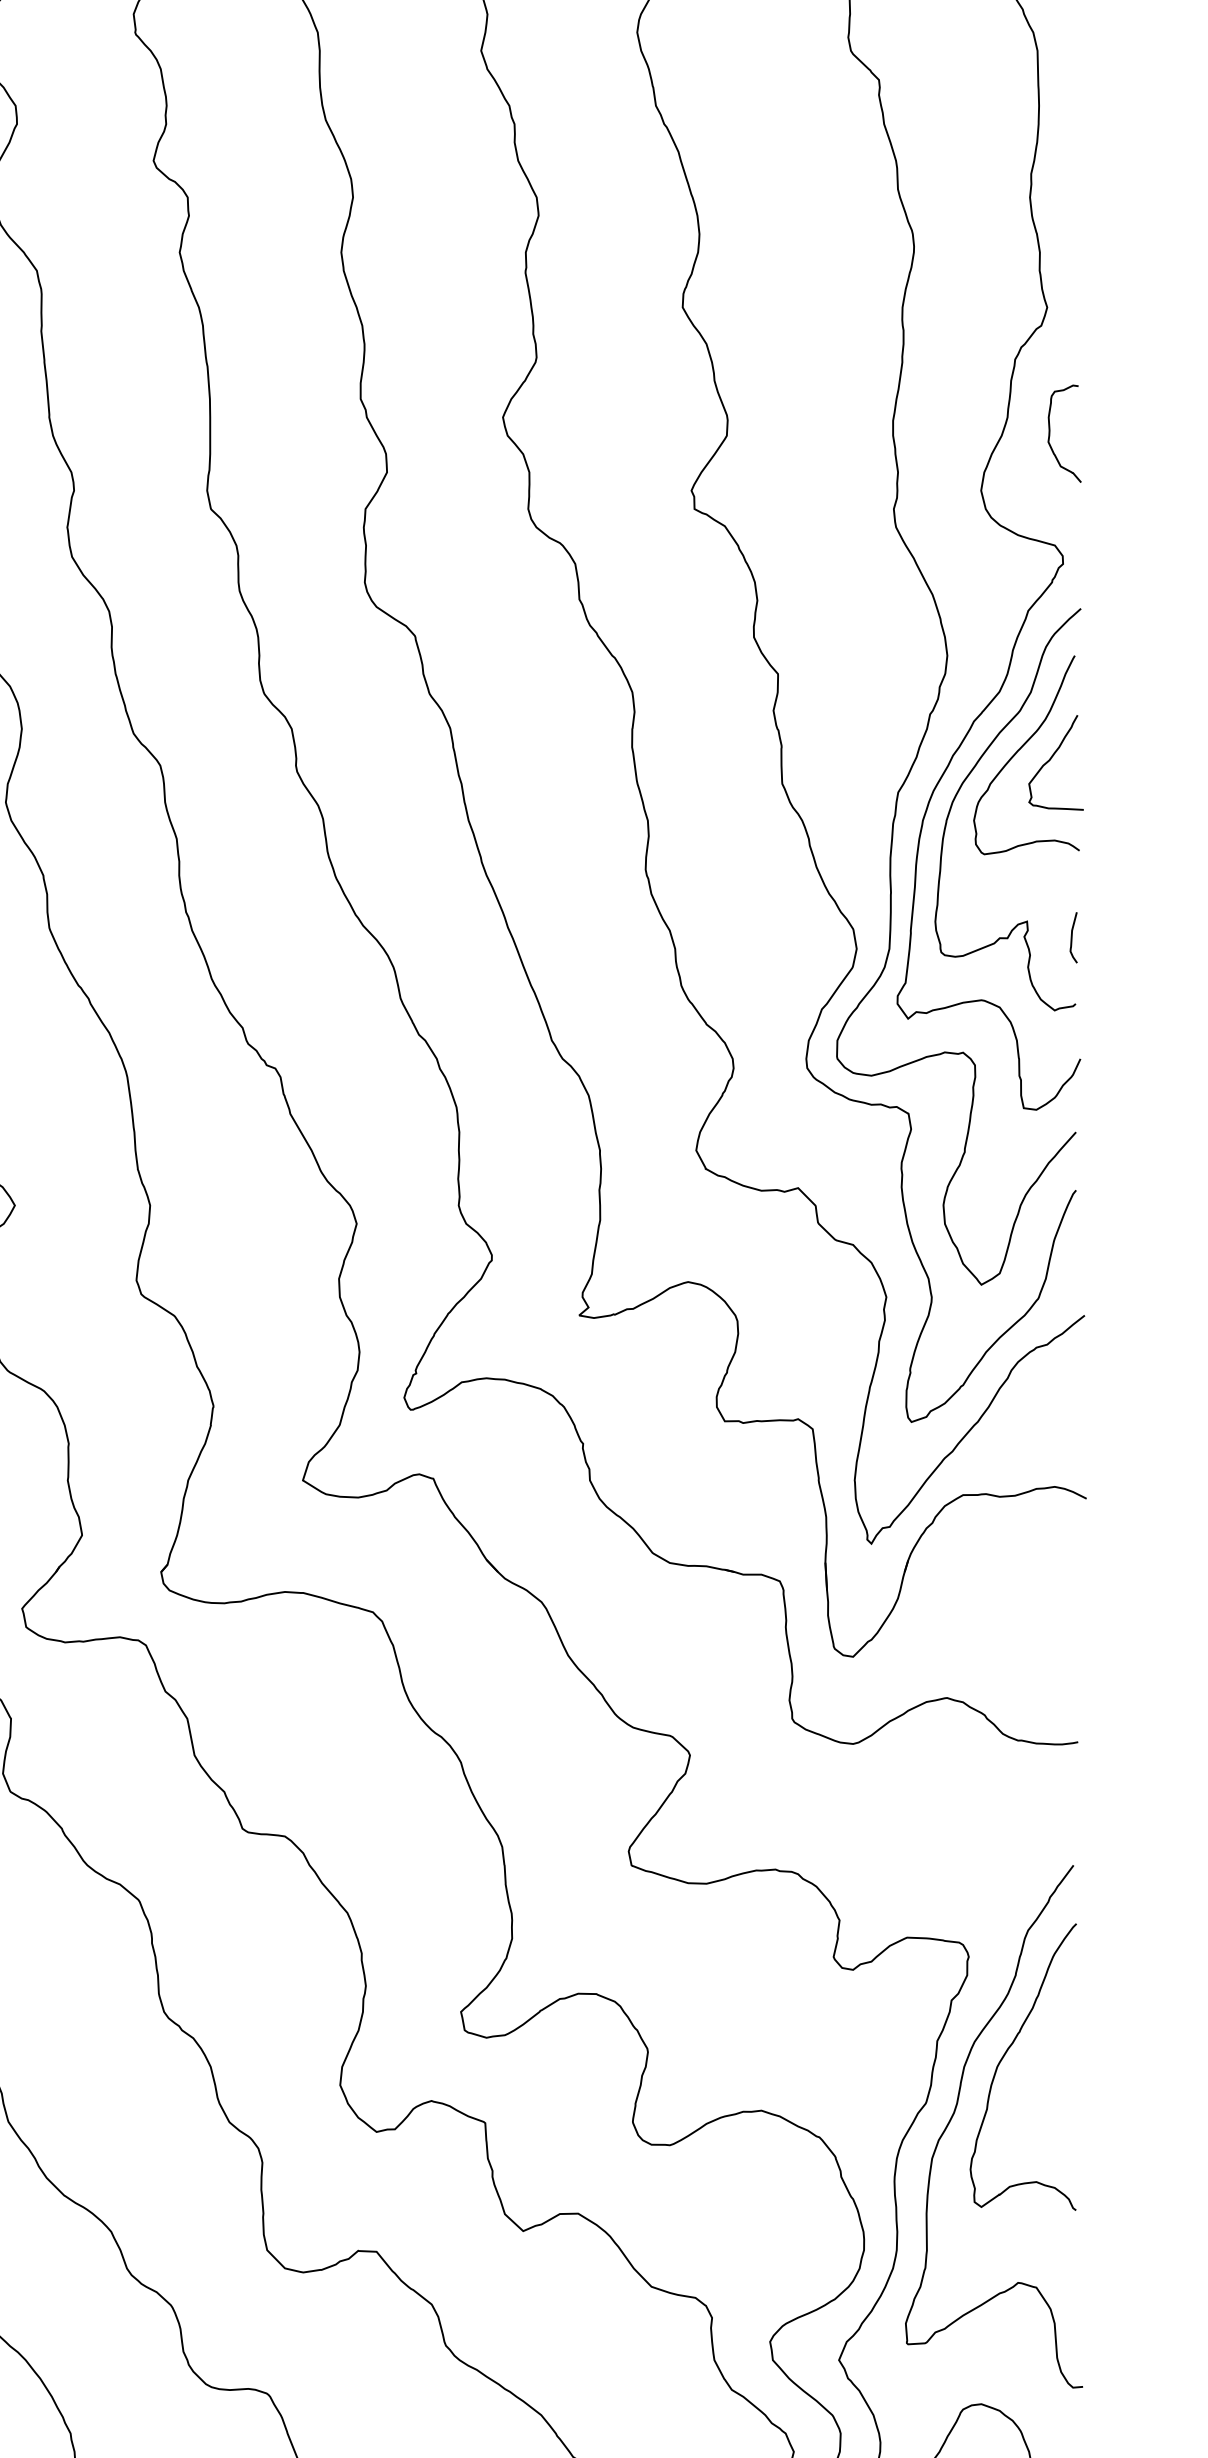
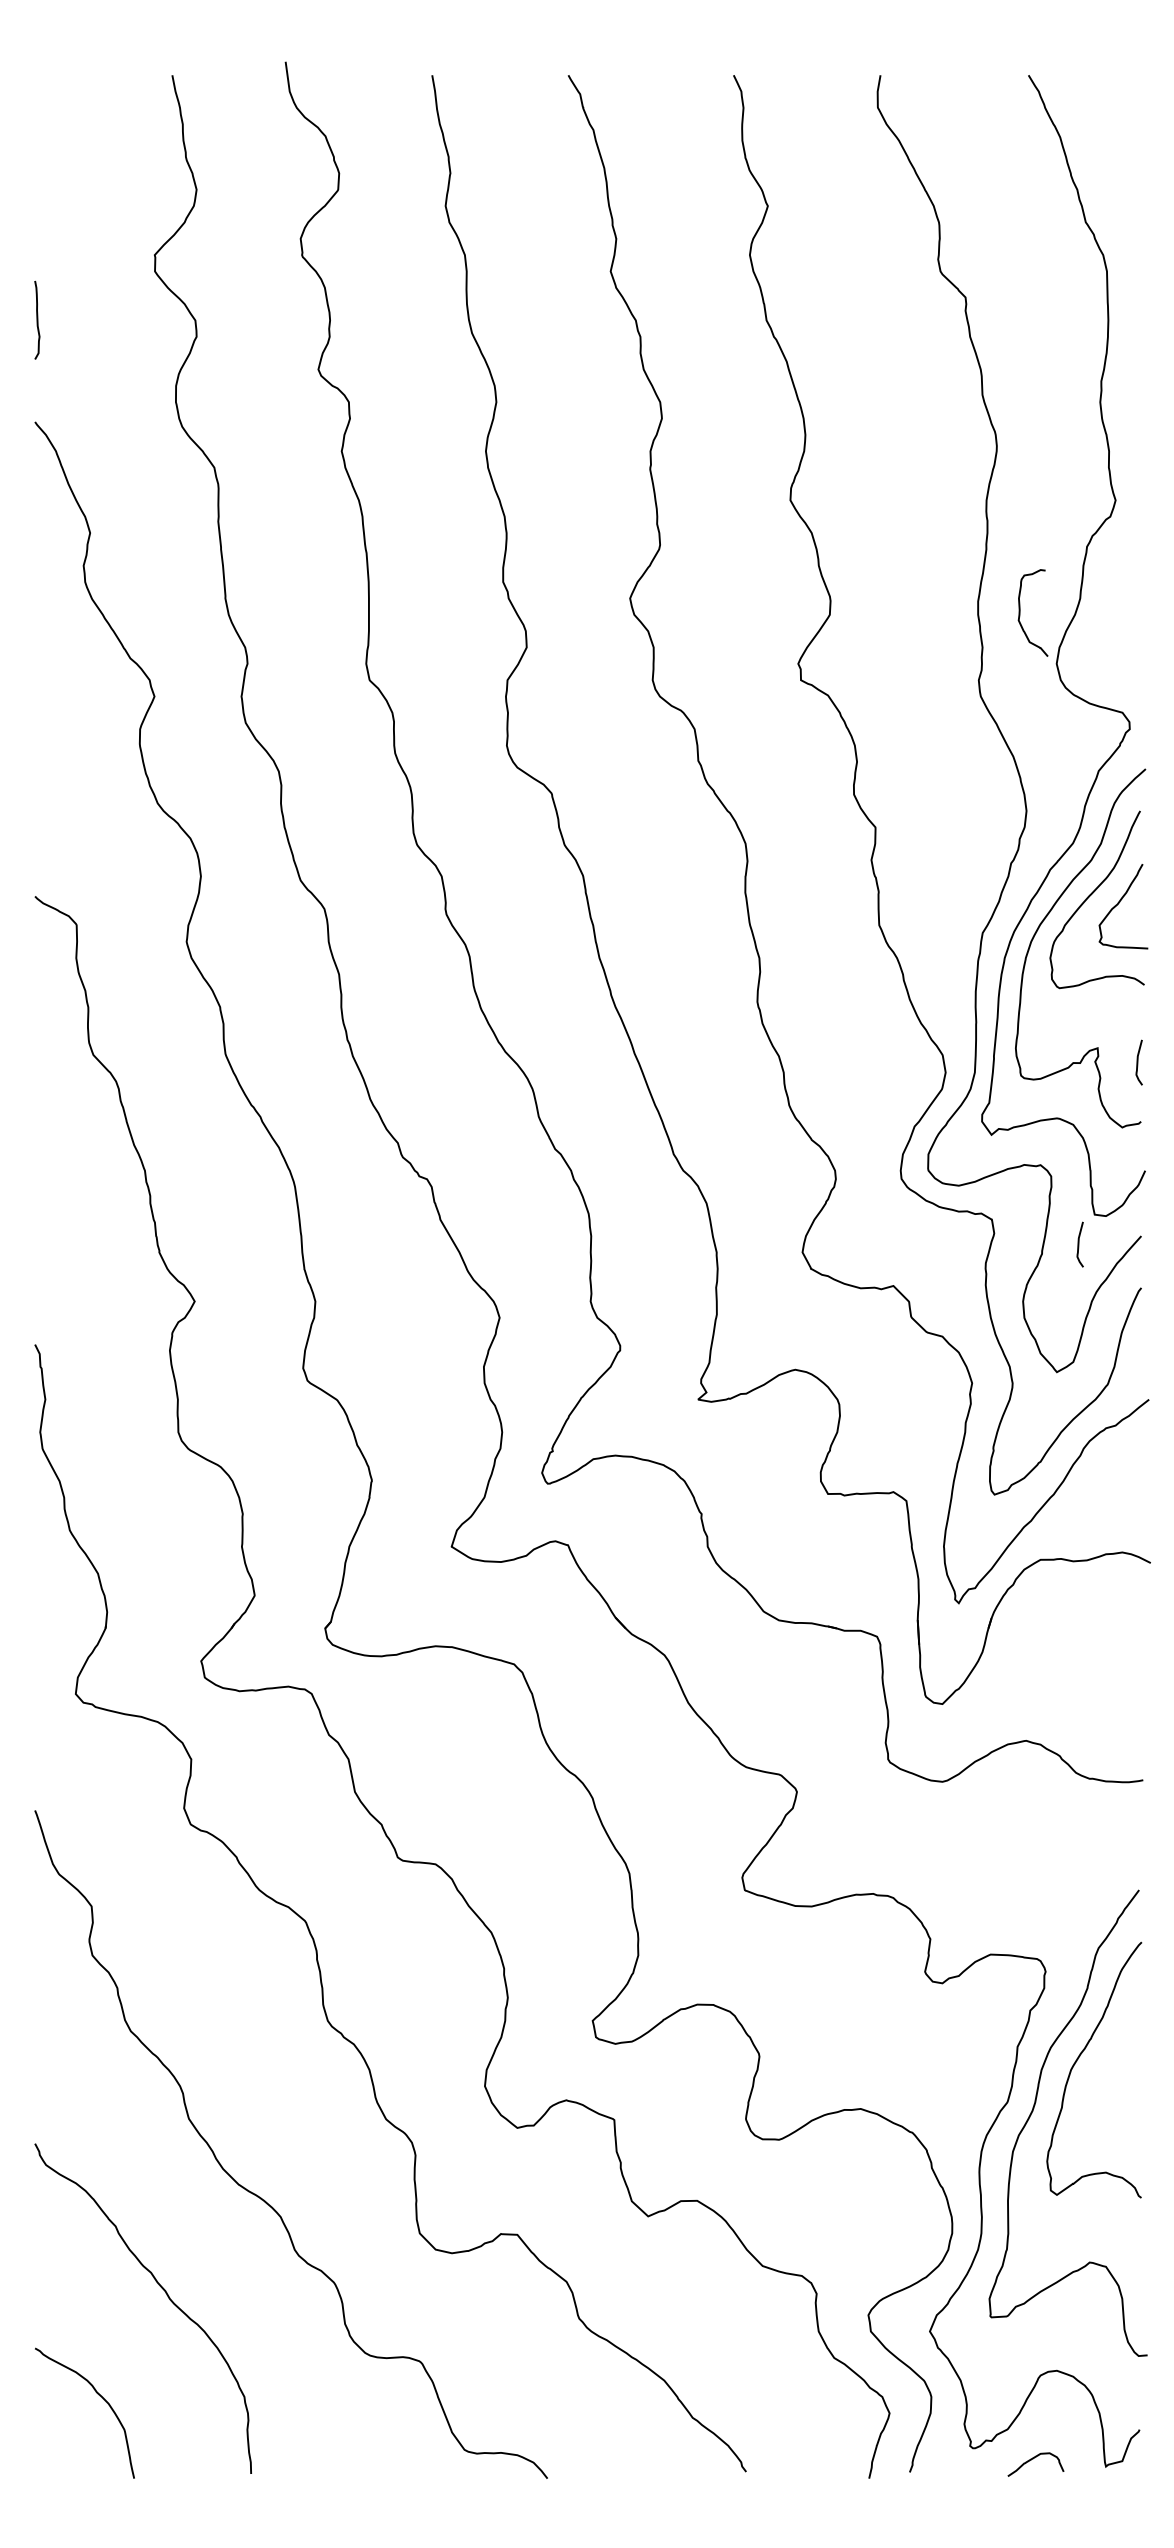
curve: (1050, 433) -> (1020, 612), moved
curve: (1006, 1141) -> (1079, 1244), added

